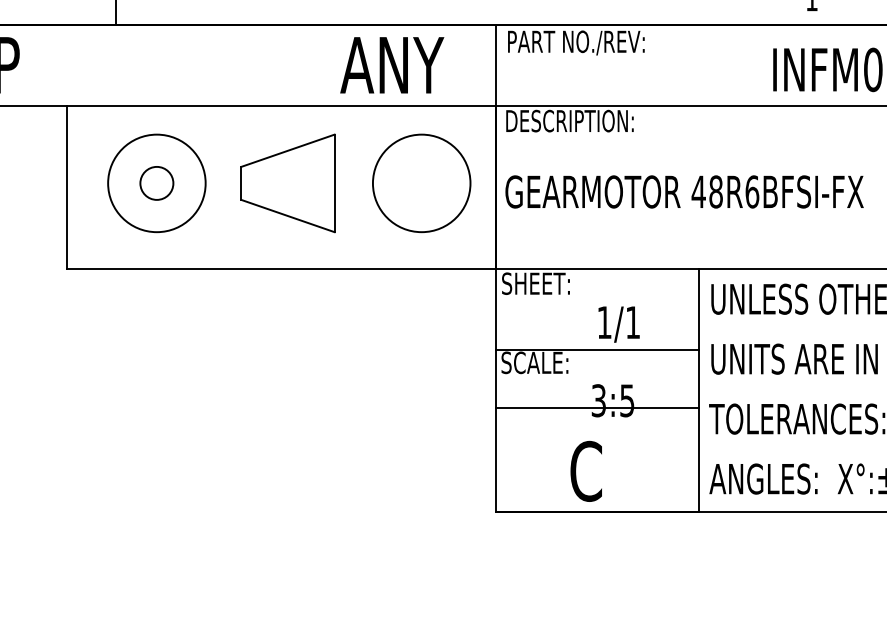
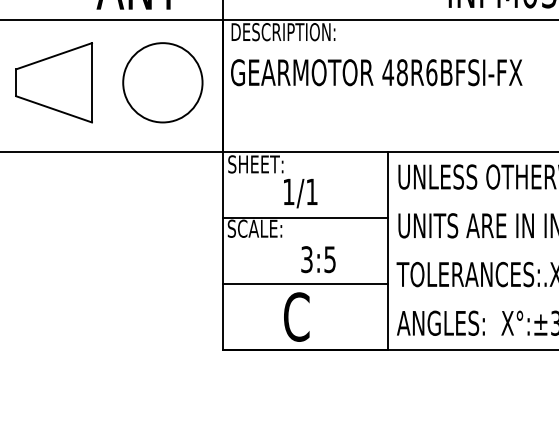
text: (684, 191) -> (376, 72), moved
text: (618, 324) -> (300, 193), moved
line: (597, 407) -> (305, 283), moved

